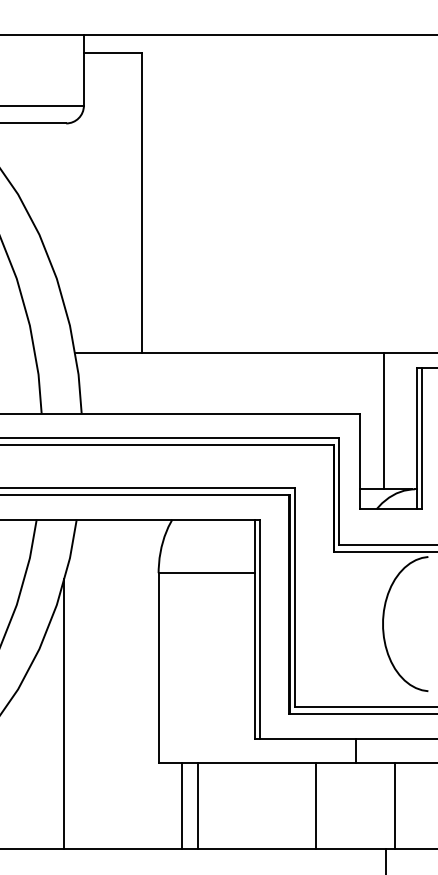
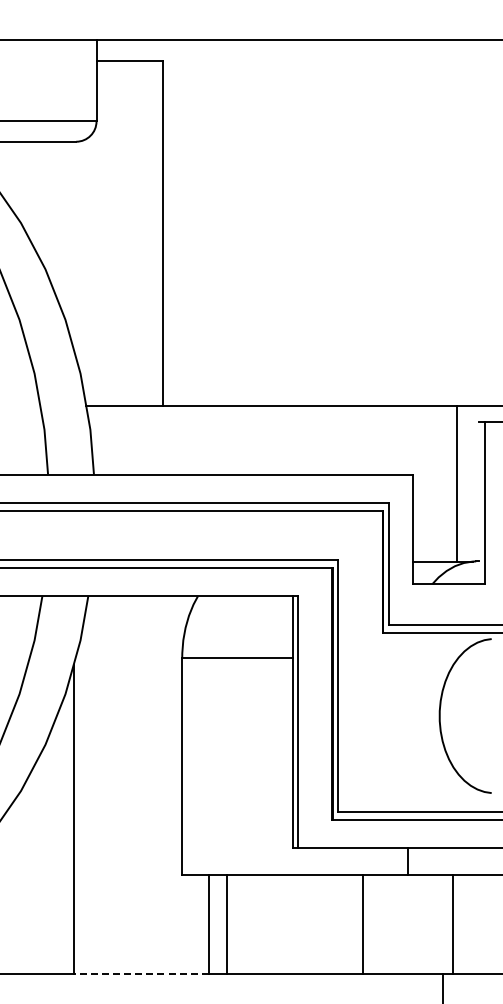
line: (384, 421) -> (457, 483), moved
line: (417, 437) -> (479, 502), removed
line: (122, 848) -> (140, 973), solid -> dashed

